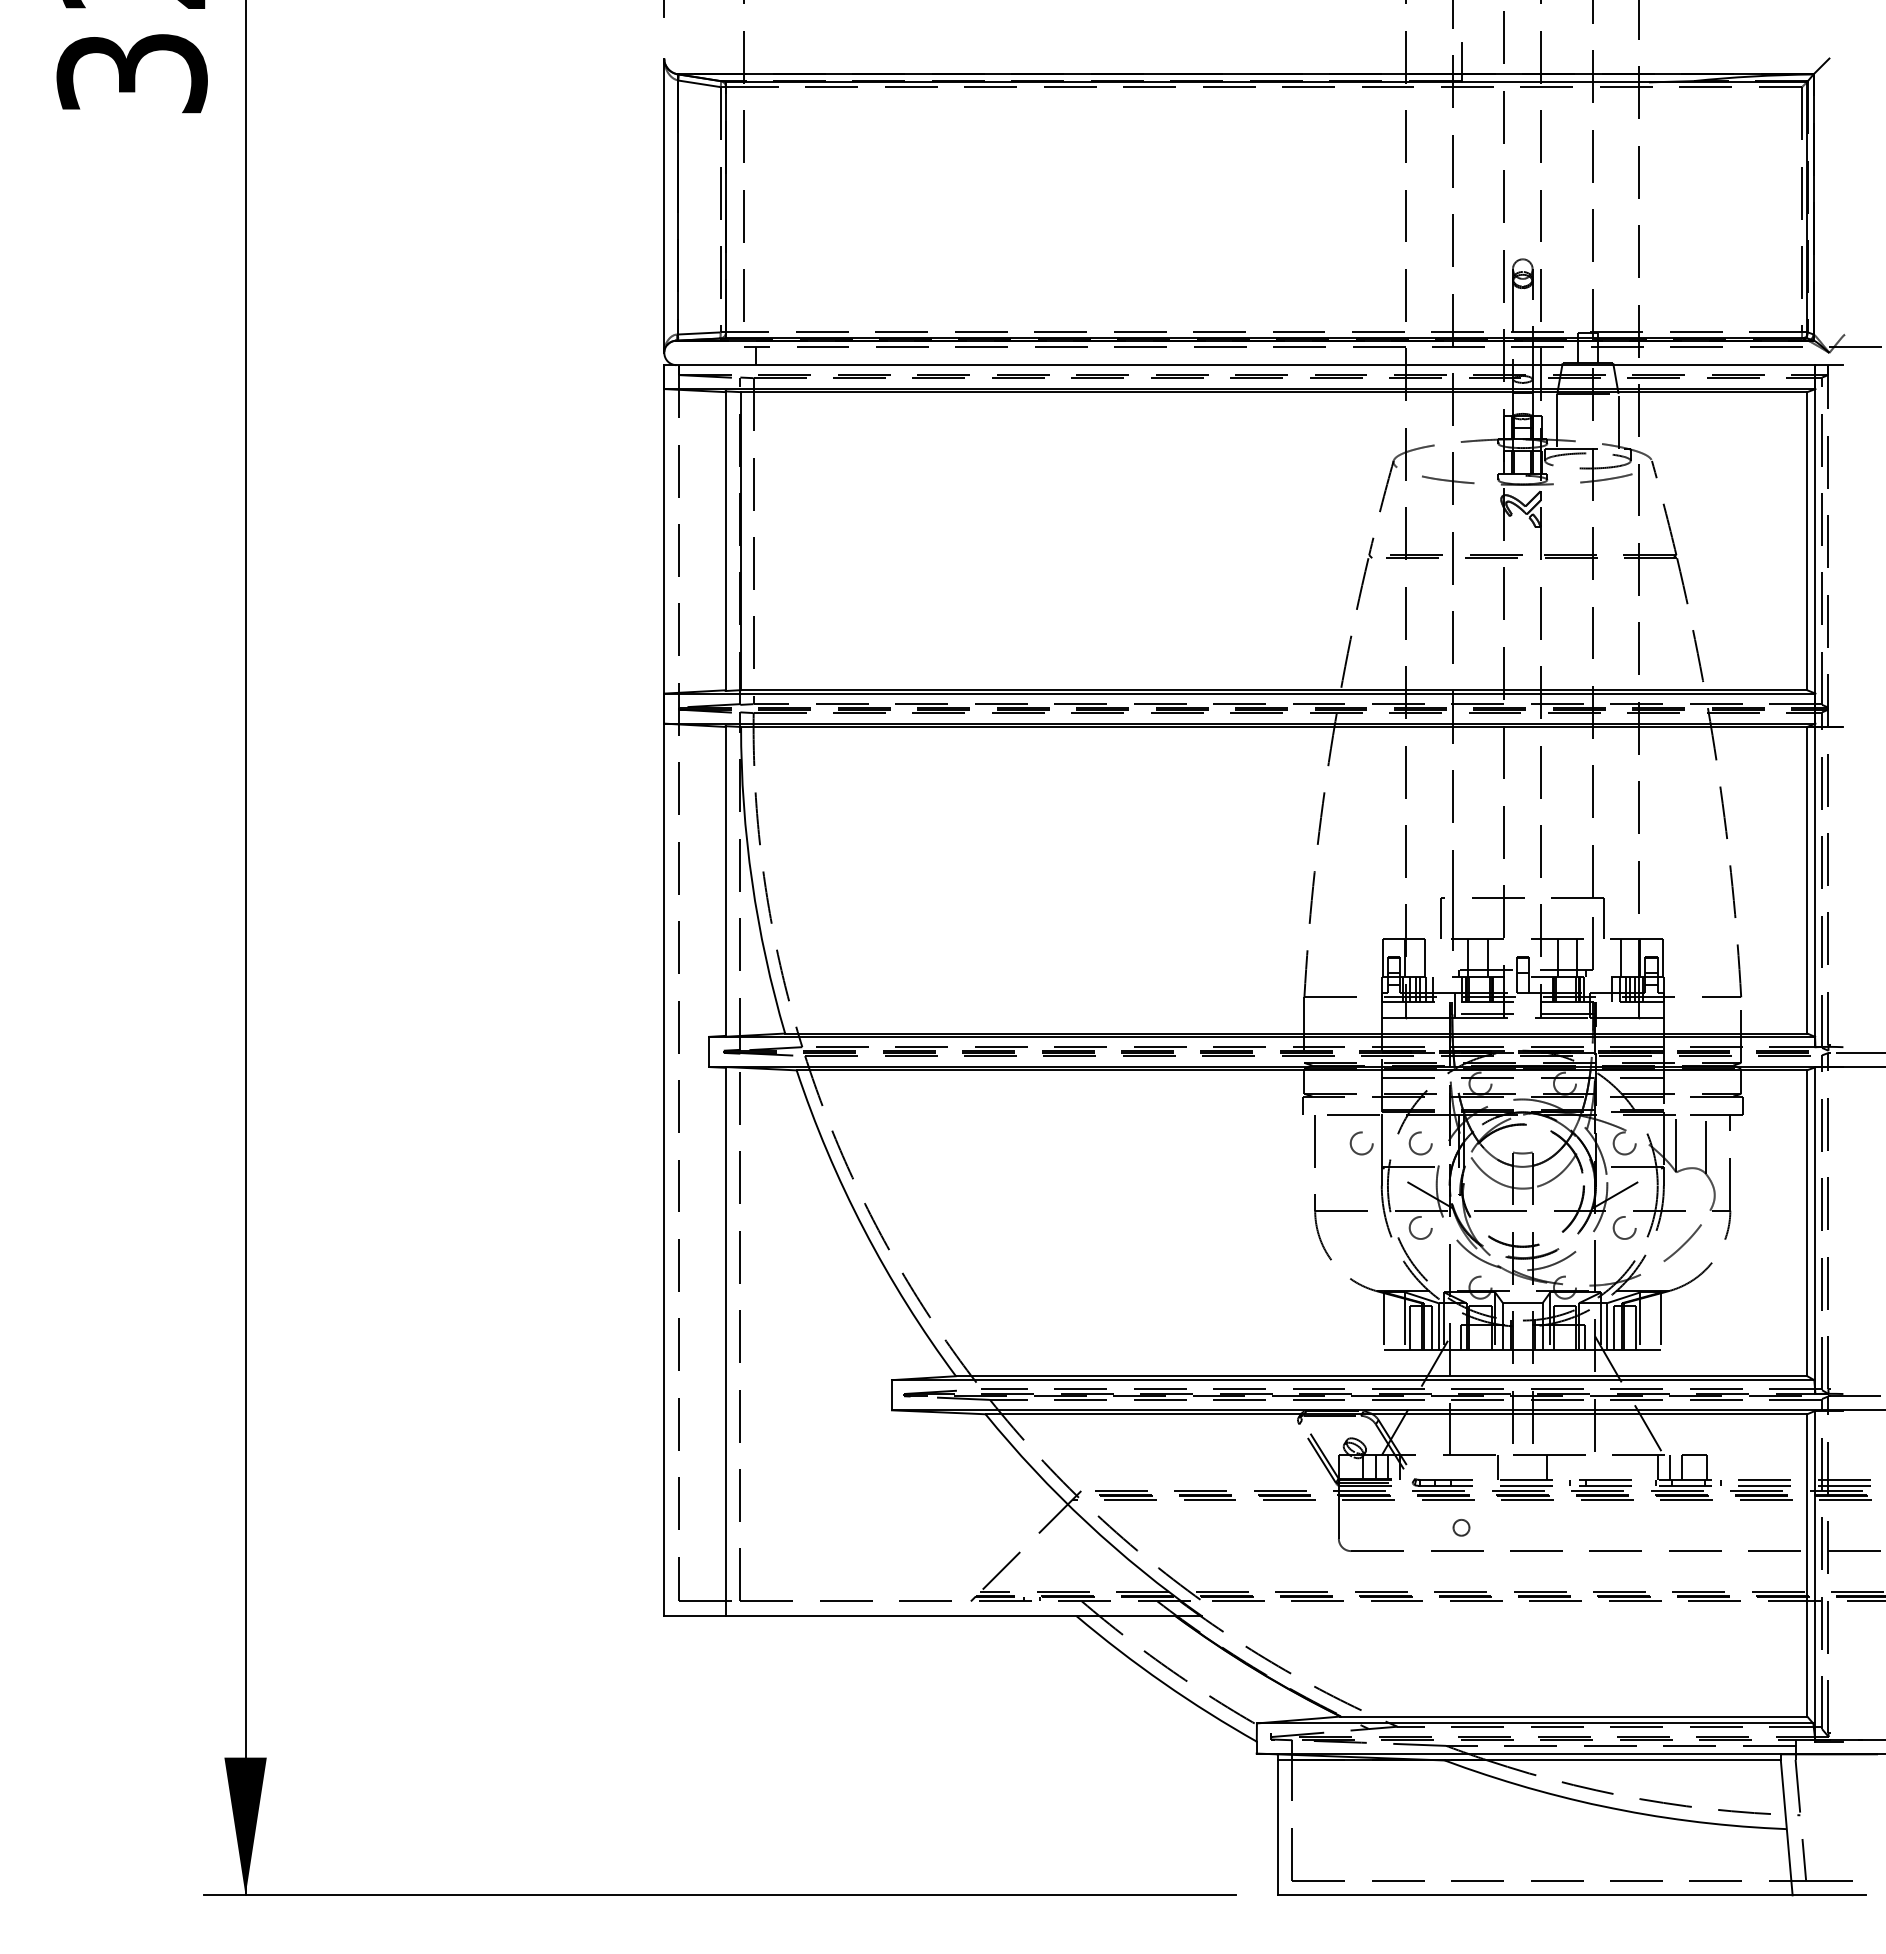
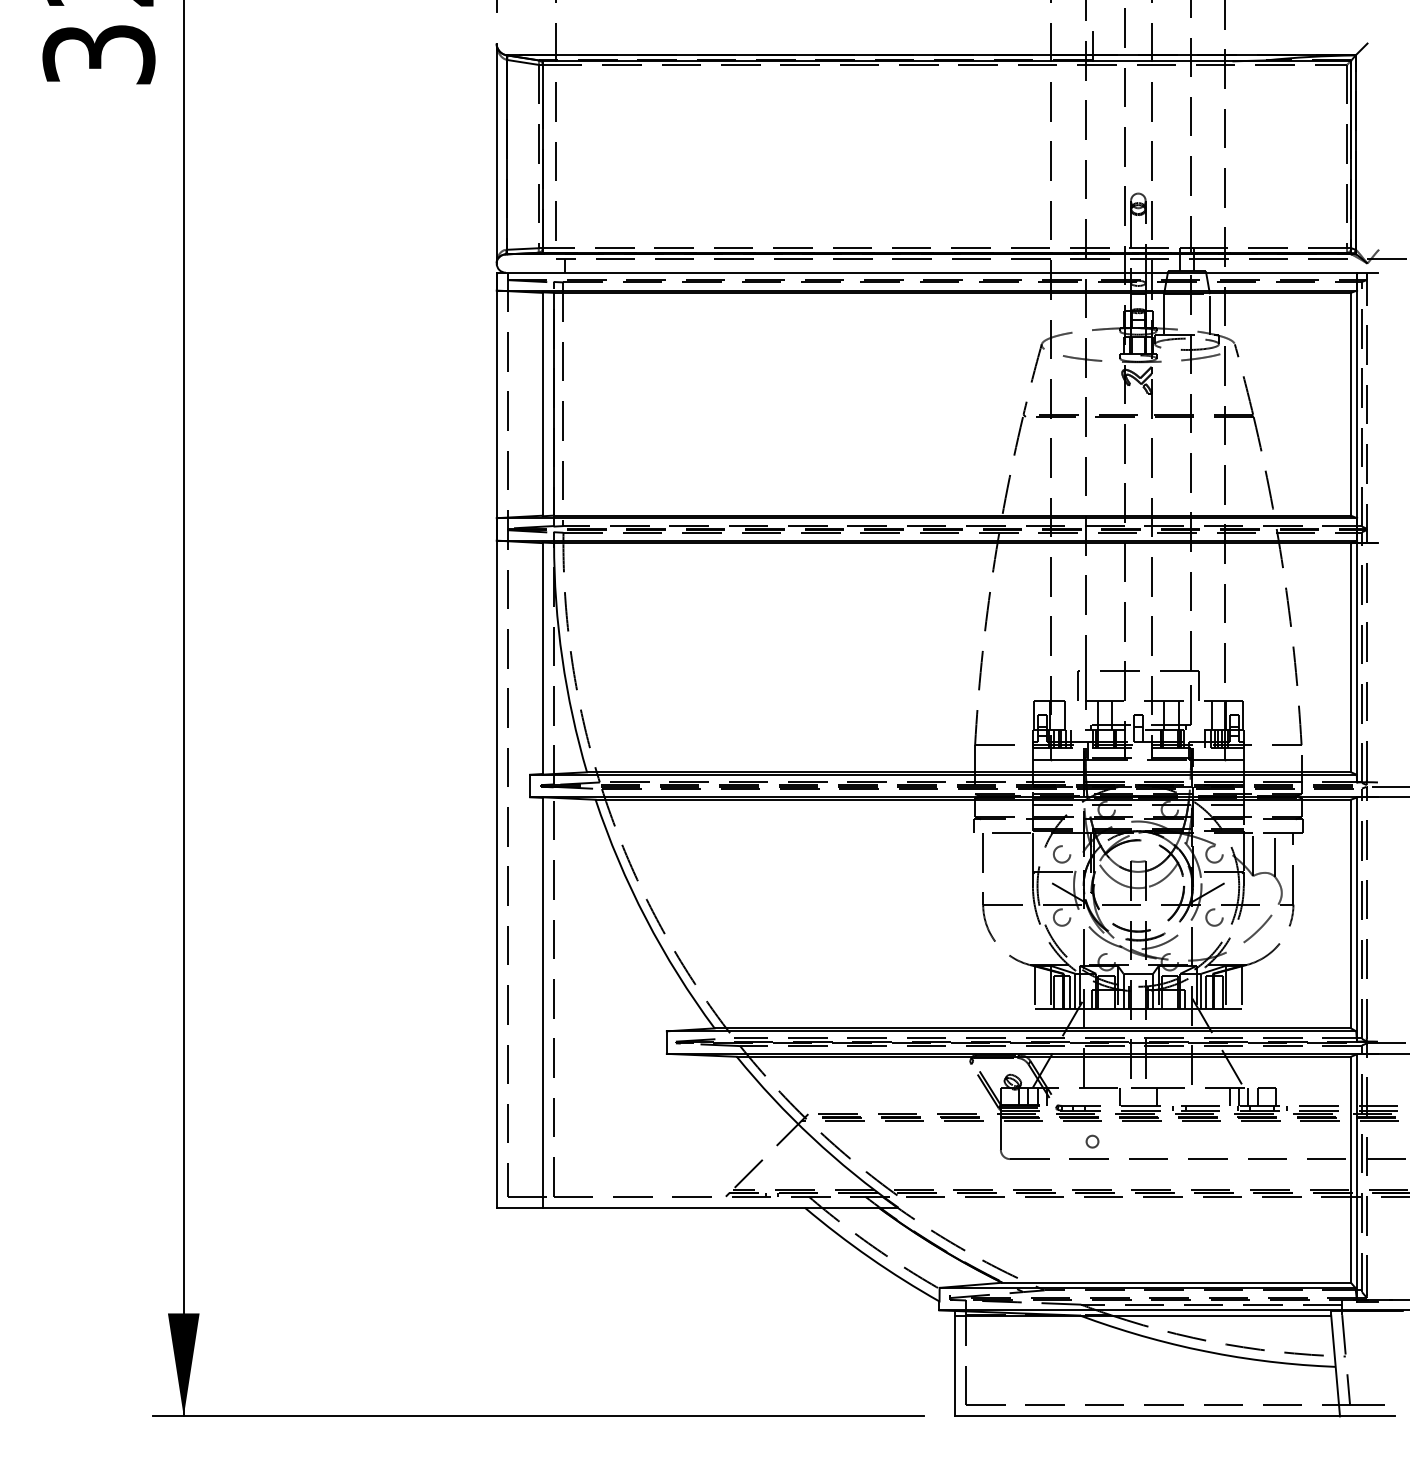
circle: (1361, 1143) -> (1017, 854), removed
line: (1645, 1467) -> (1230, 1096), added

